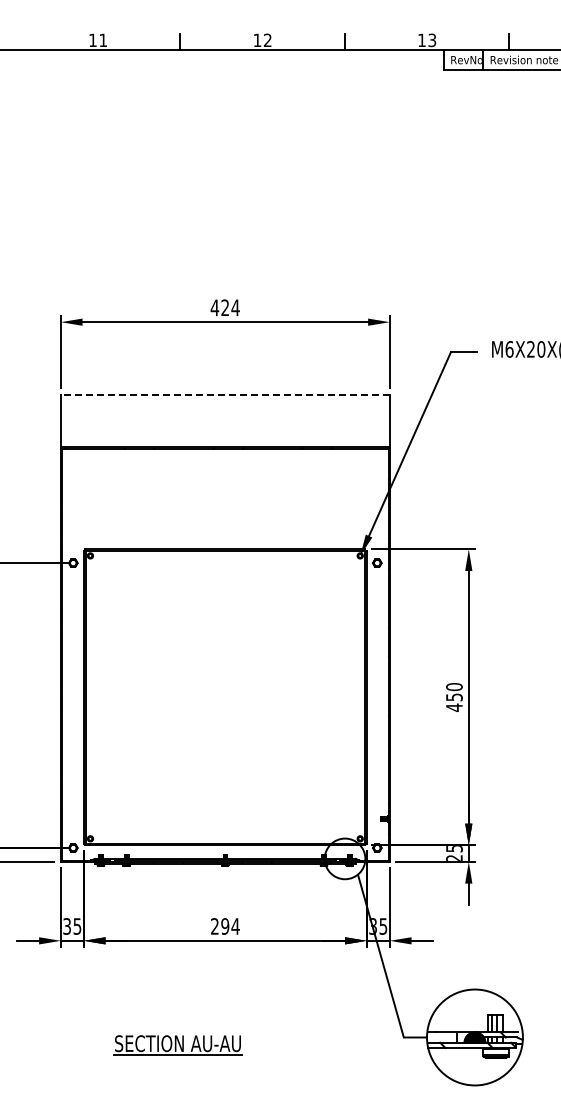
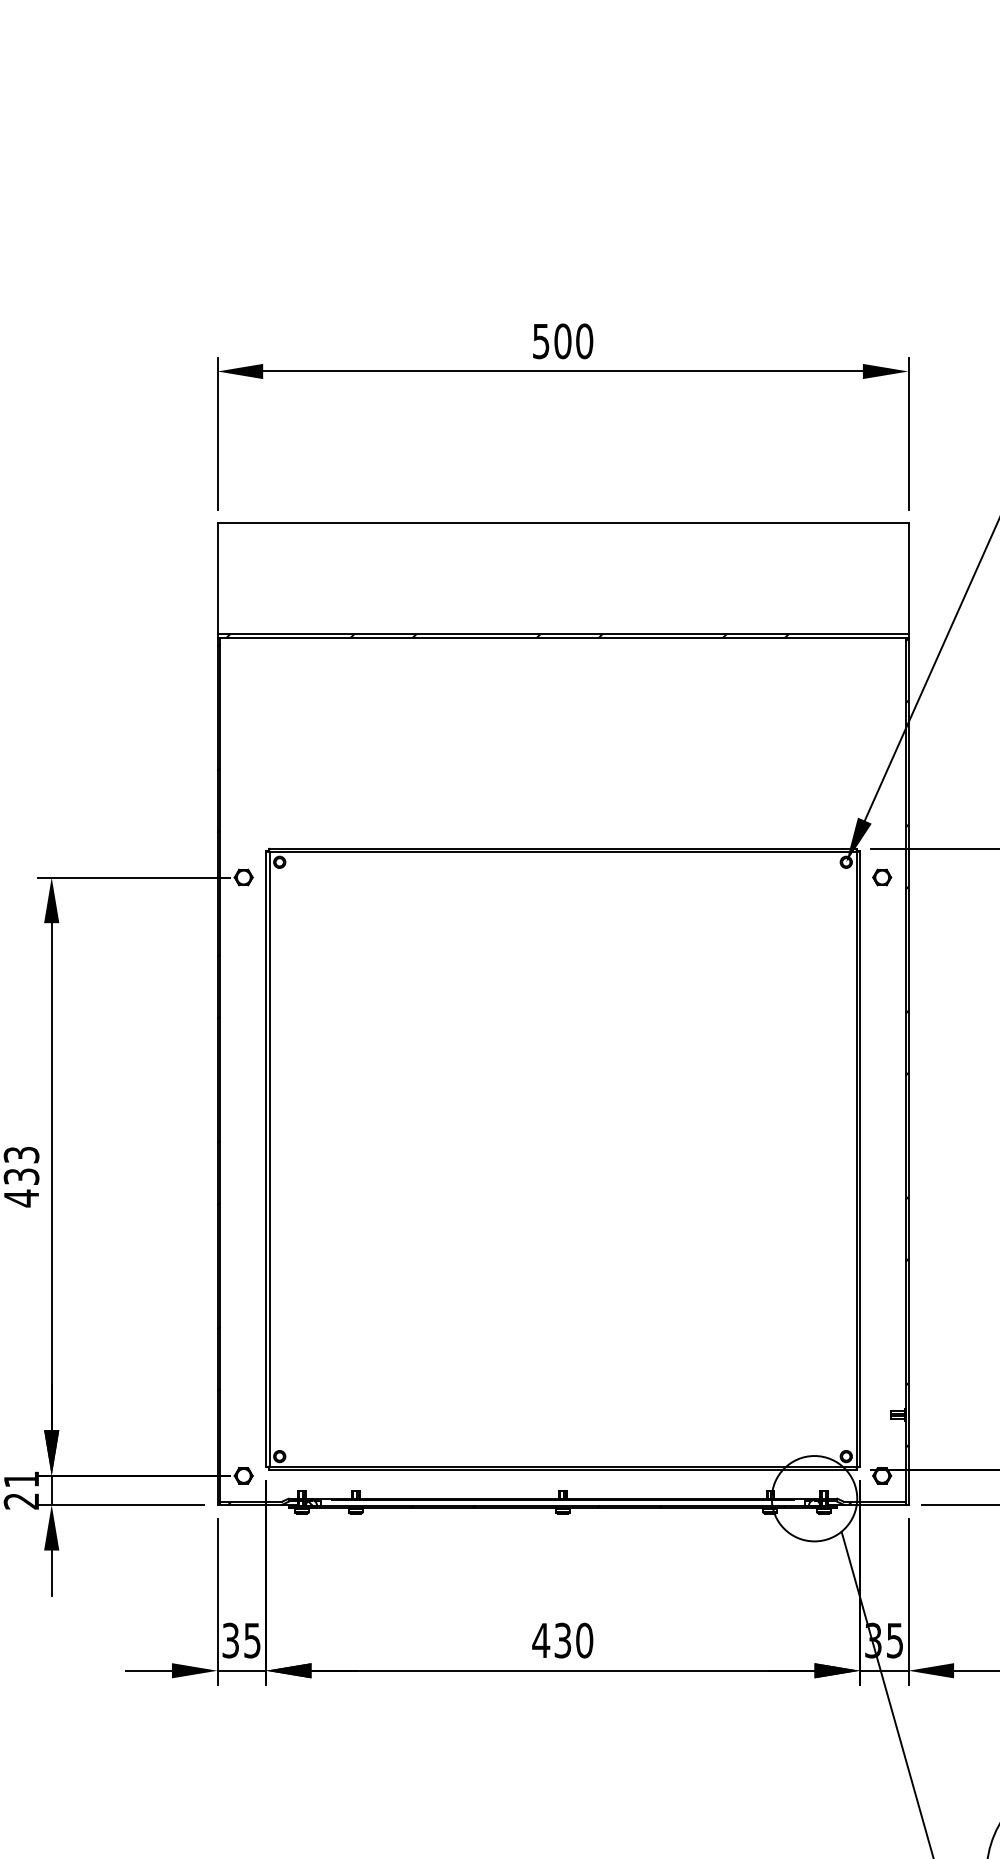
text: (224, 307) -> (561, 340), 424 -> 500
line: (224, 394) -> (561, 523), dashed -> solid
text: (224, 926) -> (561, 1640), 294 -> 430

